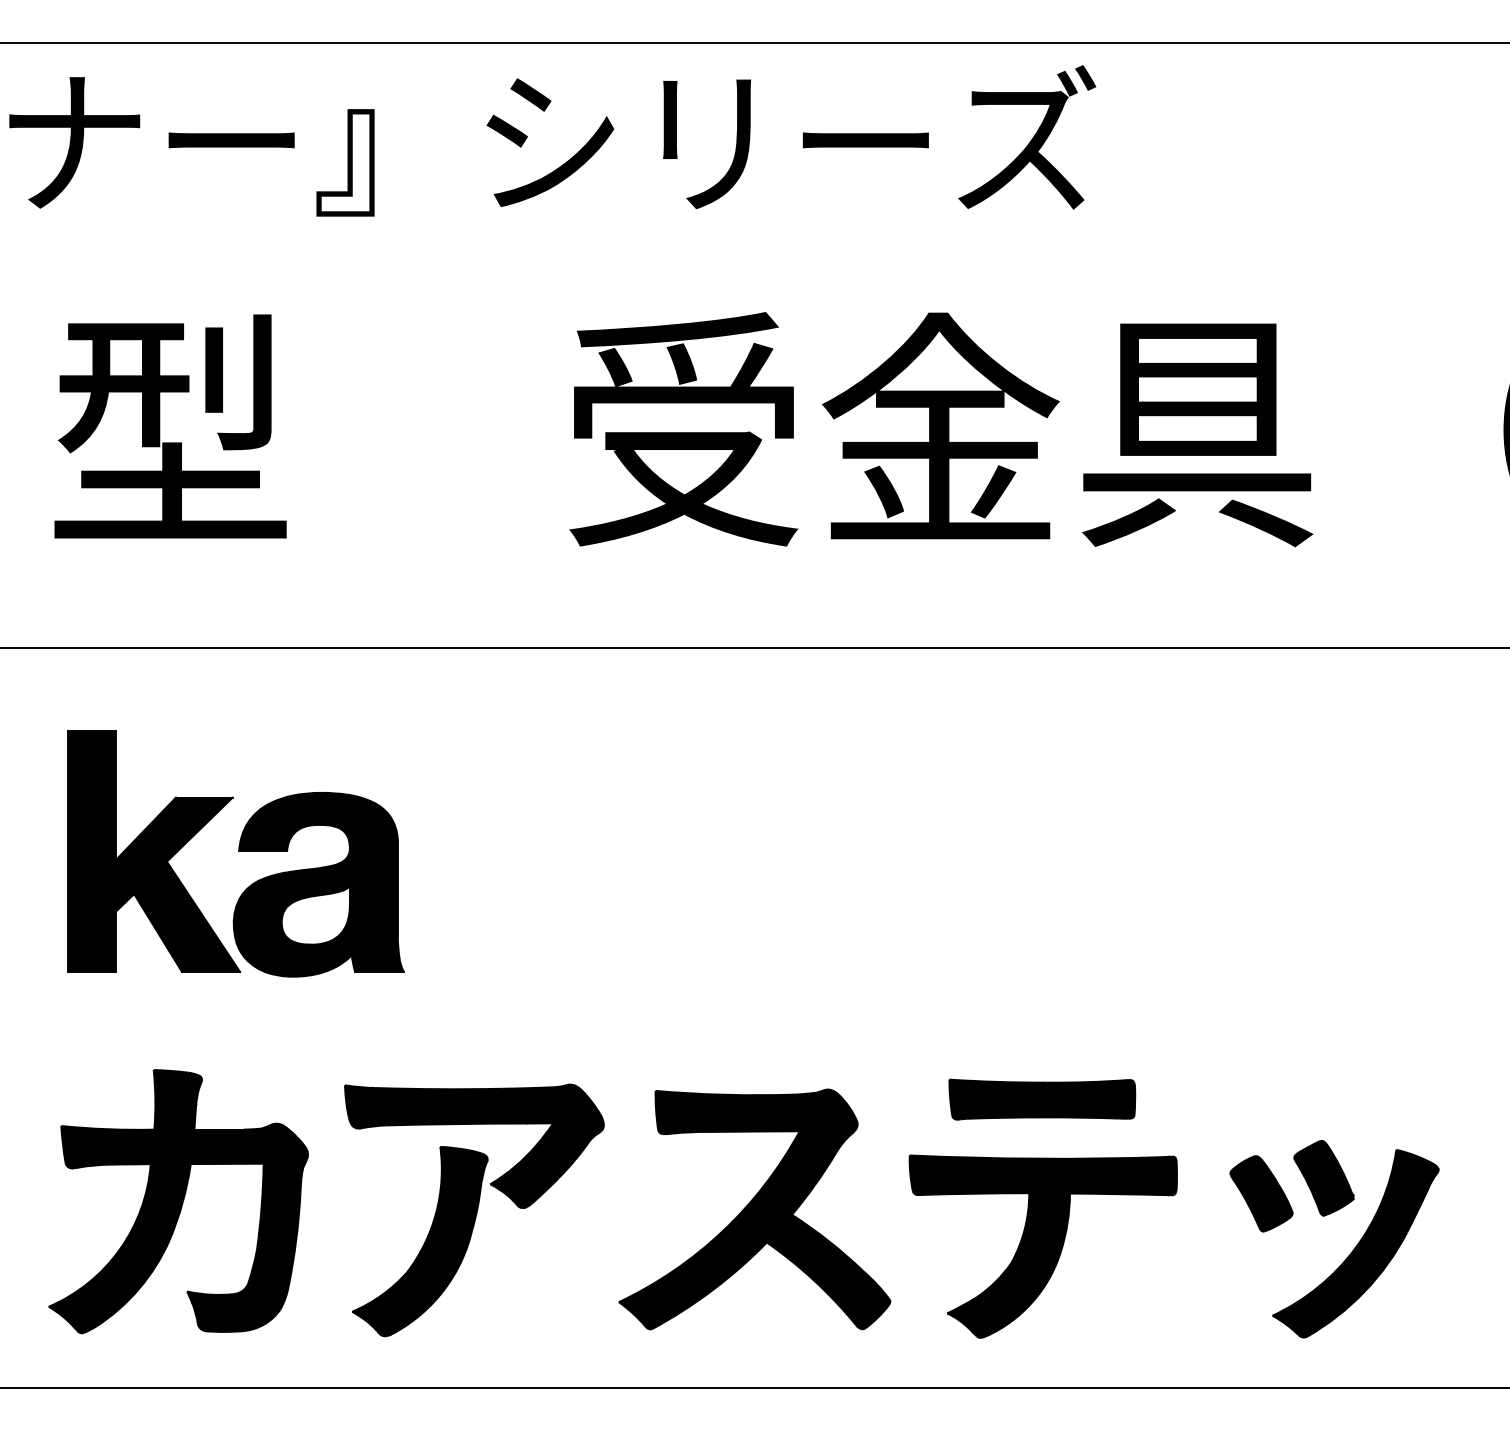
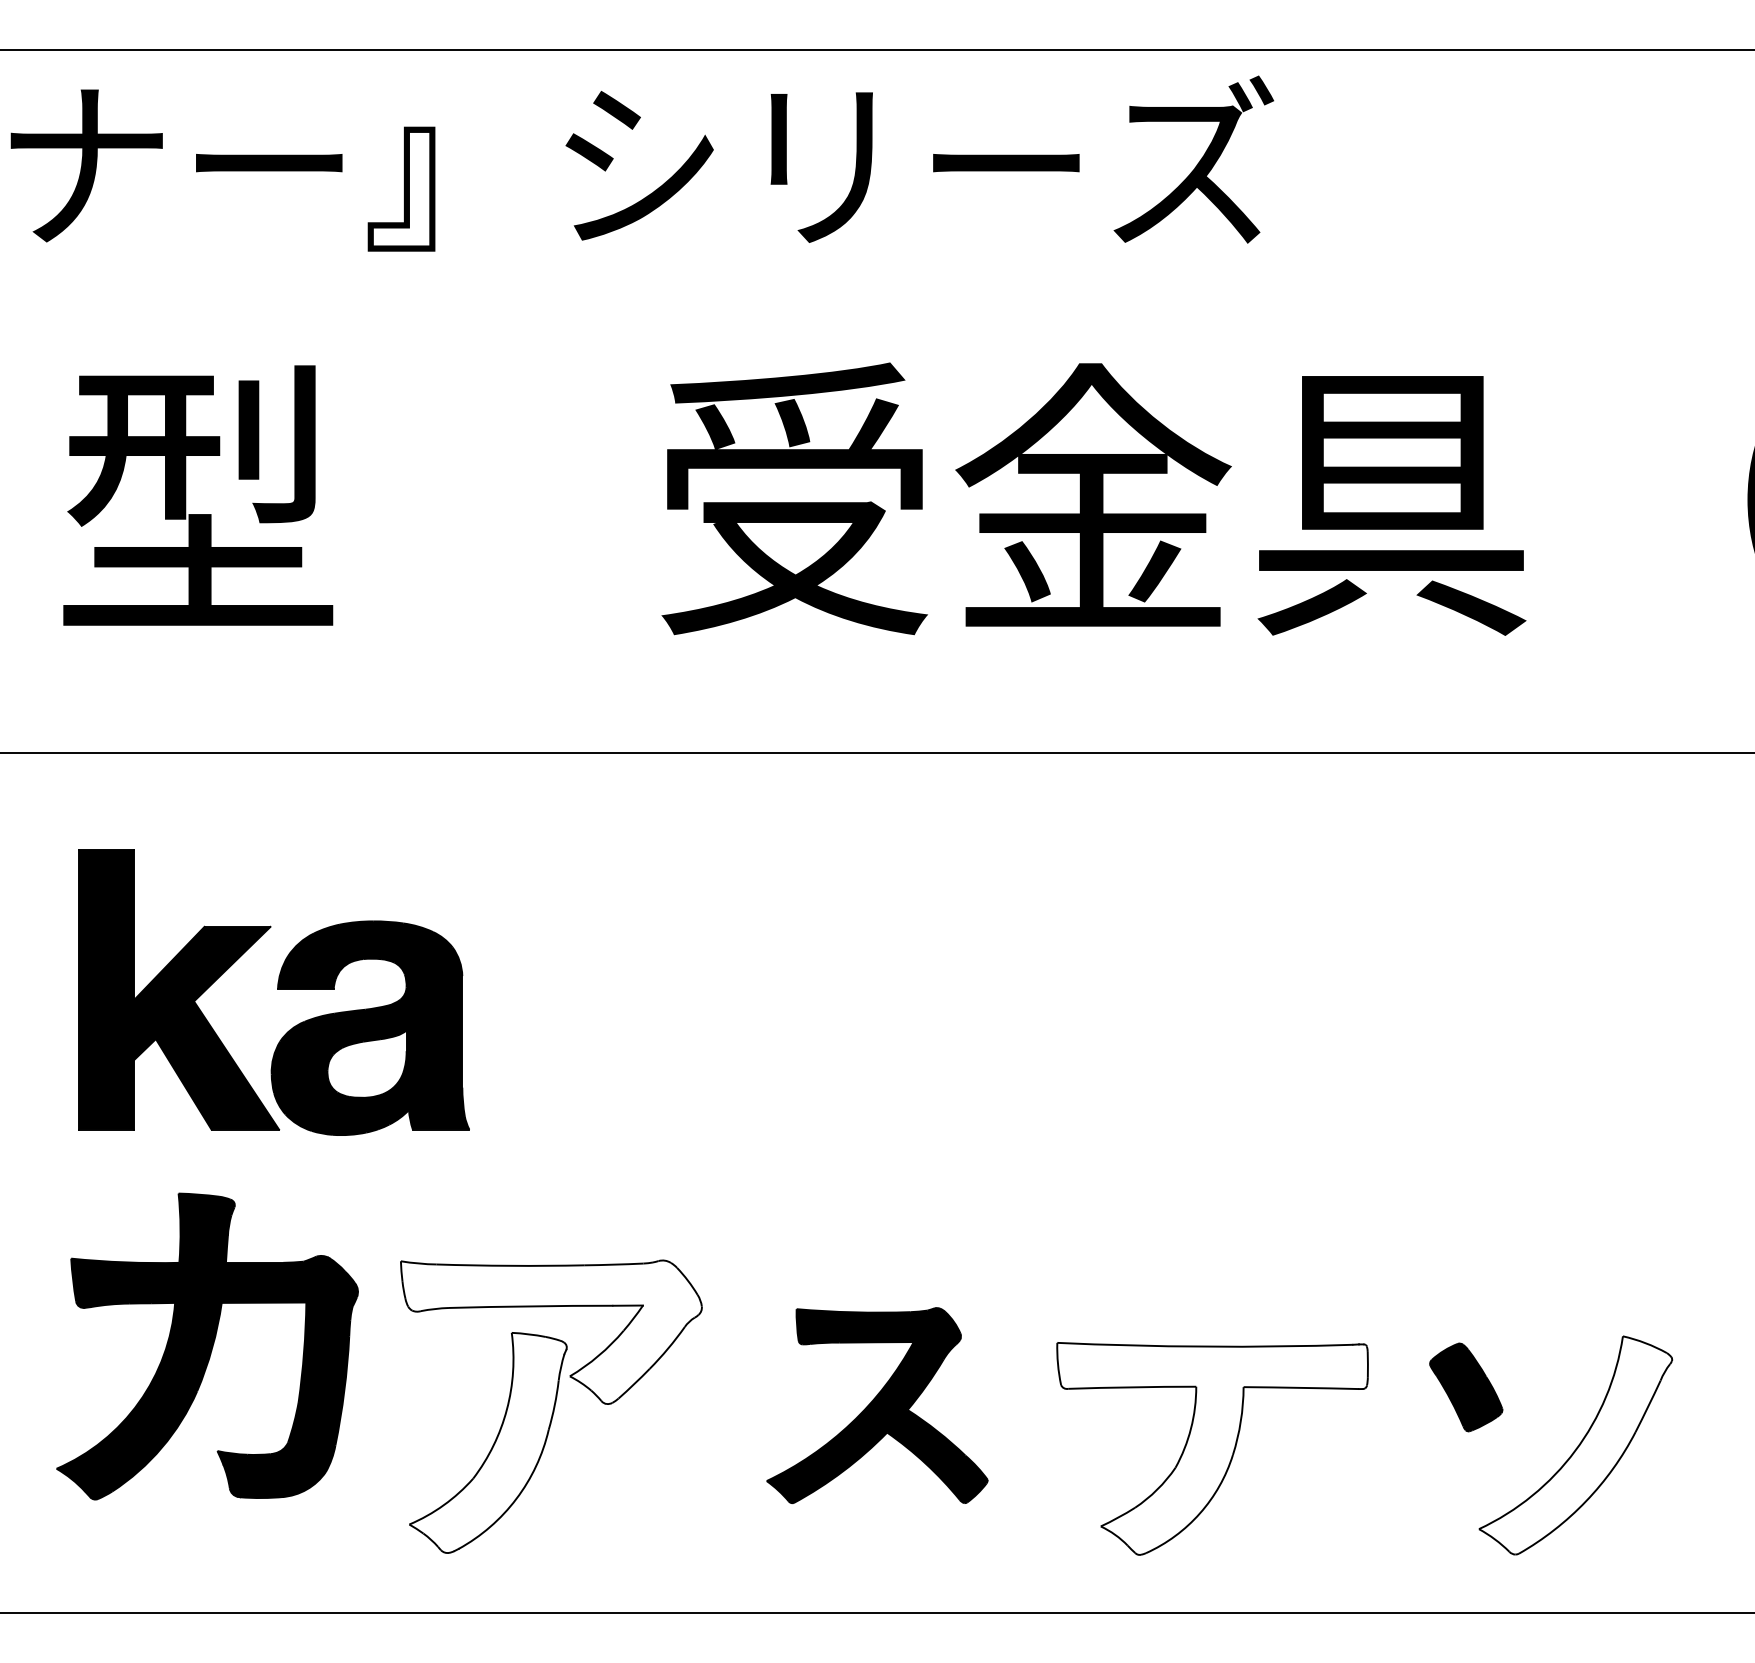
part: (1042, 1099) -> (1211, 1277), removed
fill: (473, 1146) -> (550, 1332), removed
part: (1323, 1177) -> (1538, 1368), removed
part: (178, 1201) -> (207, 1346), moved
part: (754, 1209) -> (876, 1405), size x0.7
fill: (419, 1241) -> (487, 1442), removed
fill: (1355, 1243) -> (1575, 1445), removed
fill: (1042, 1246) -> (1211, 1448), removed

